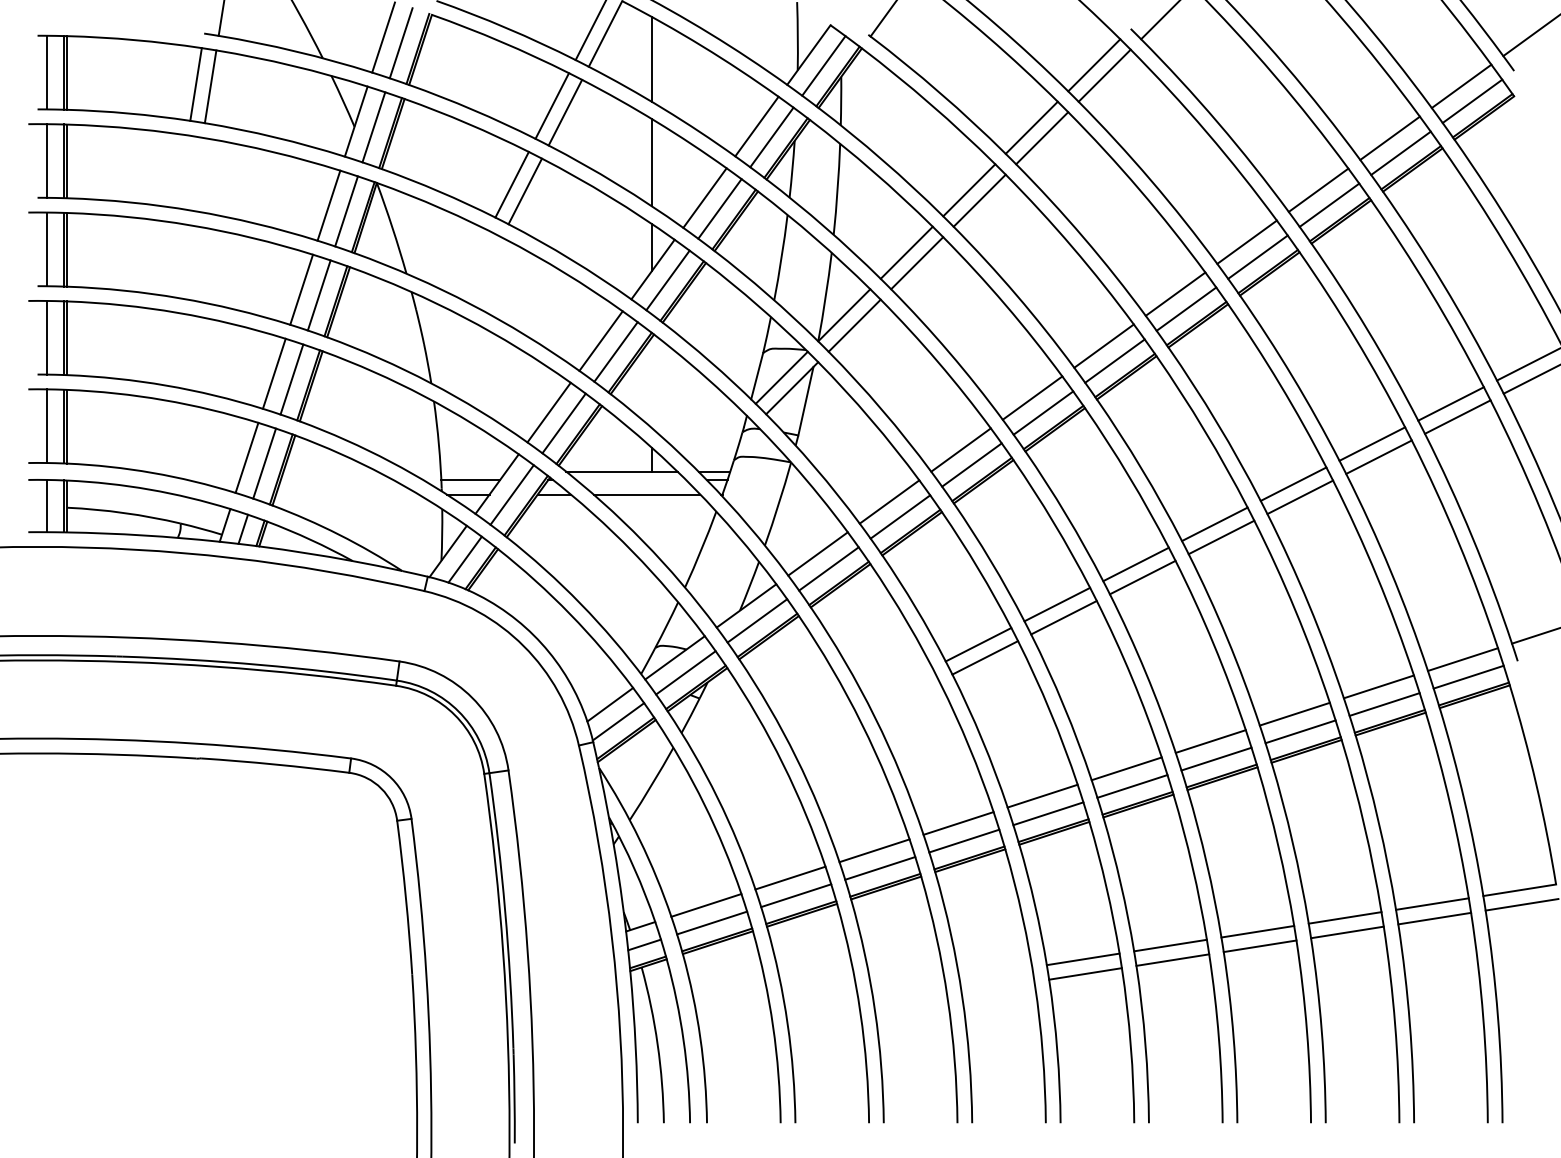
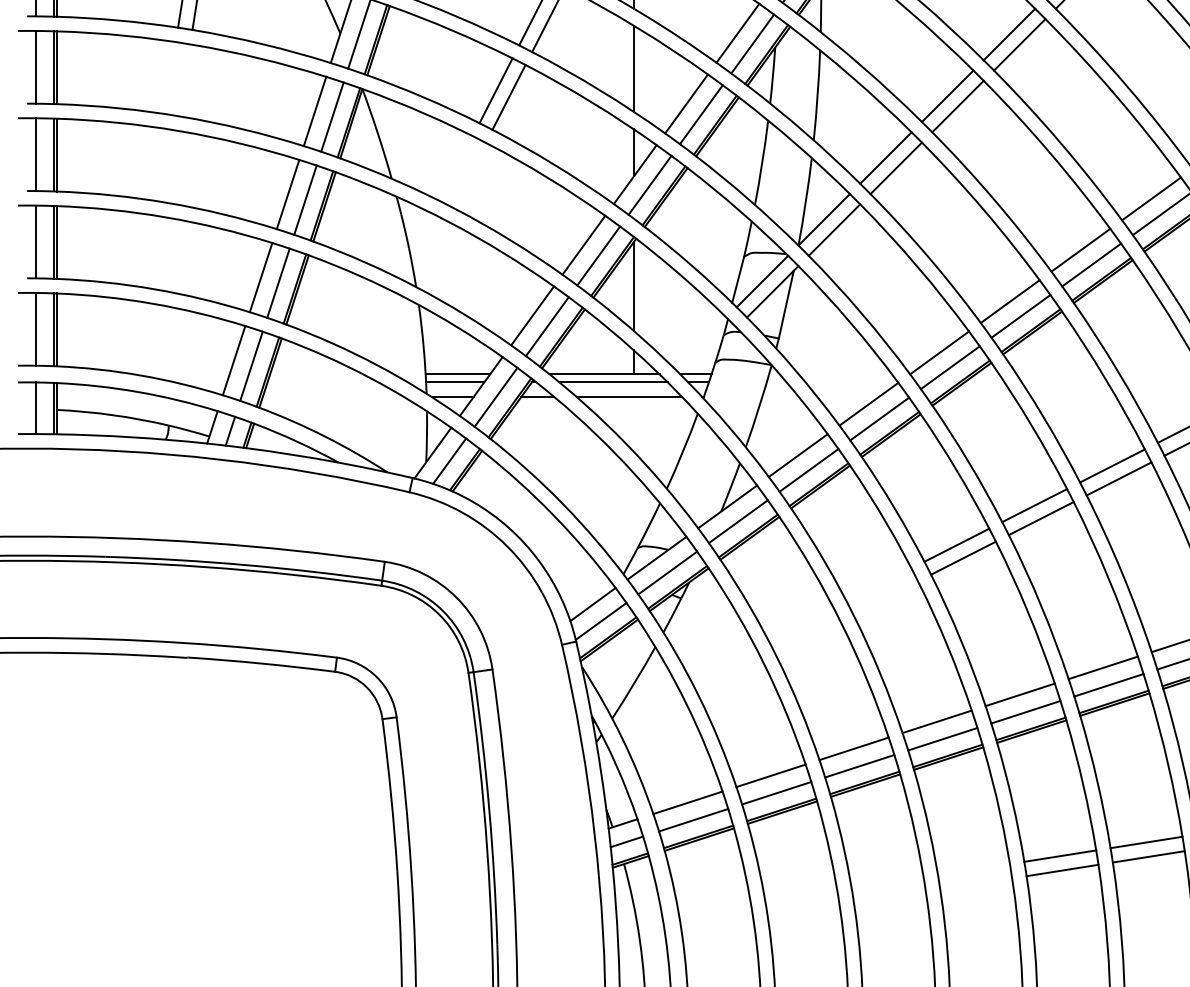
line: (651, 382) -> (633, 286), added
line: (473, 471) -> (457, 374), added
line: (630, 479) -> (612, 382), added

